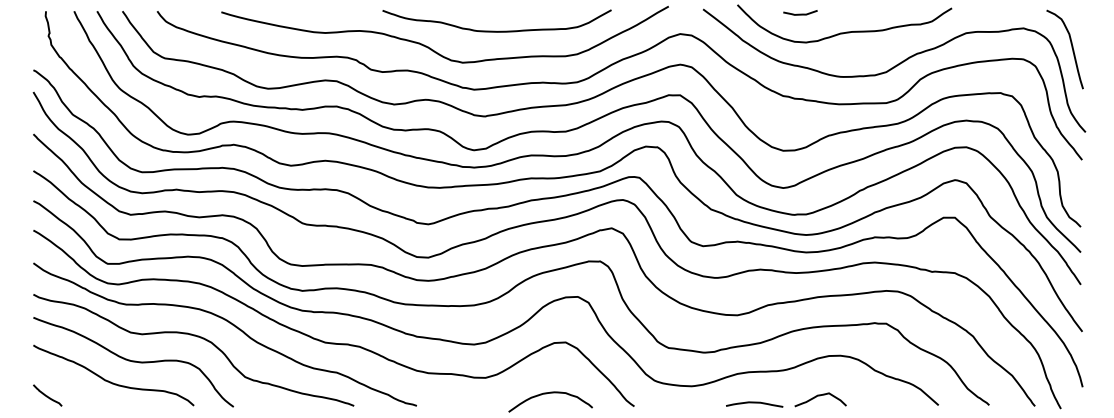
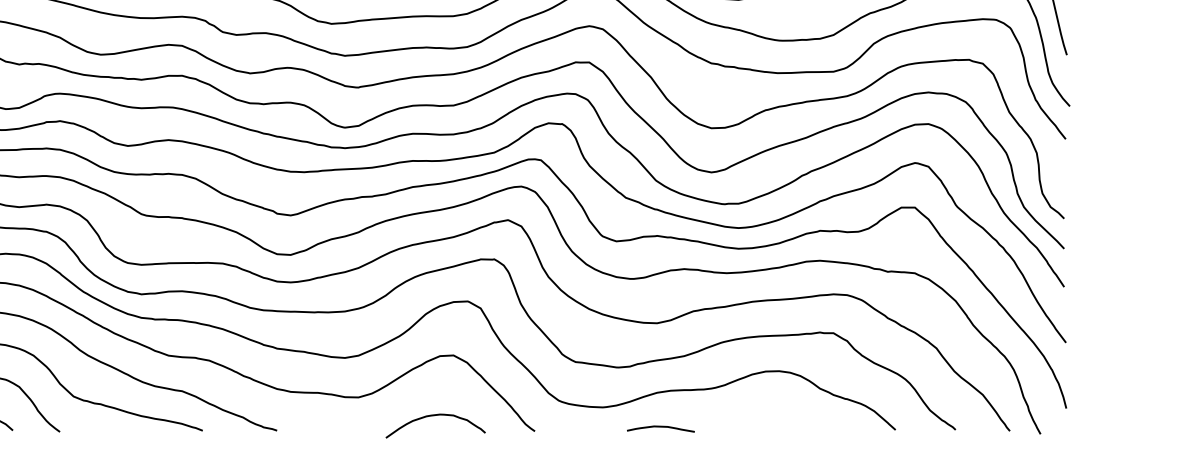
curve: (820, 396) -> (755, 419), removed
curve: (754, 403) -> (660, 427), moved

